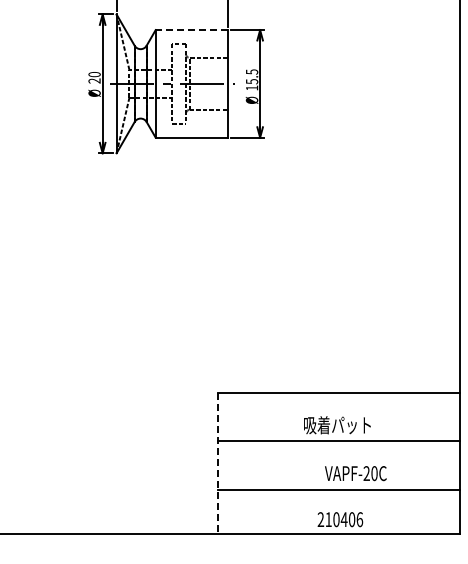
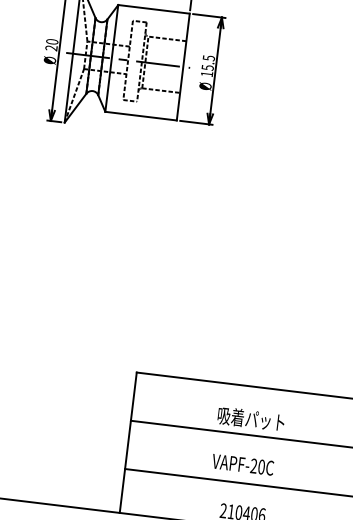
line: (191, 30) -> (153, 9), dashed -> solid
line: (218, 463) -> (128, 442), dashed -> solid
text: (355, 473) -> (242, 464), moved

